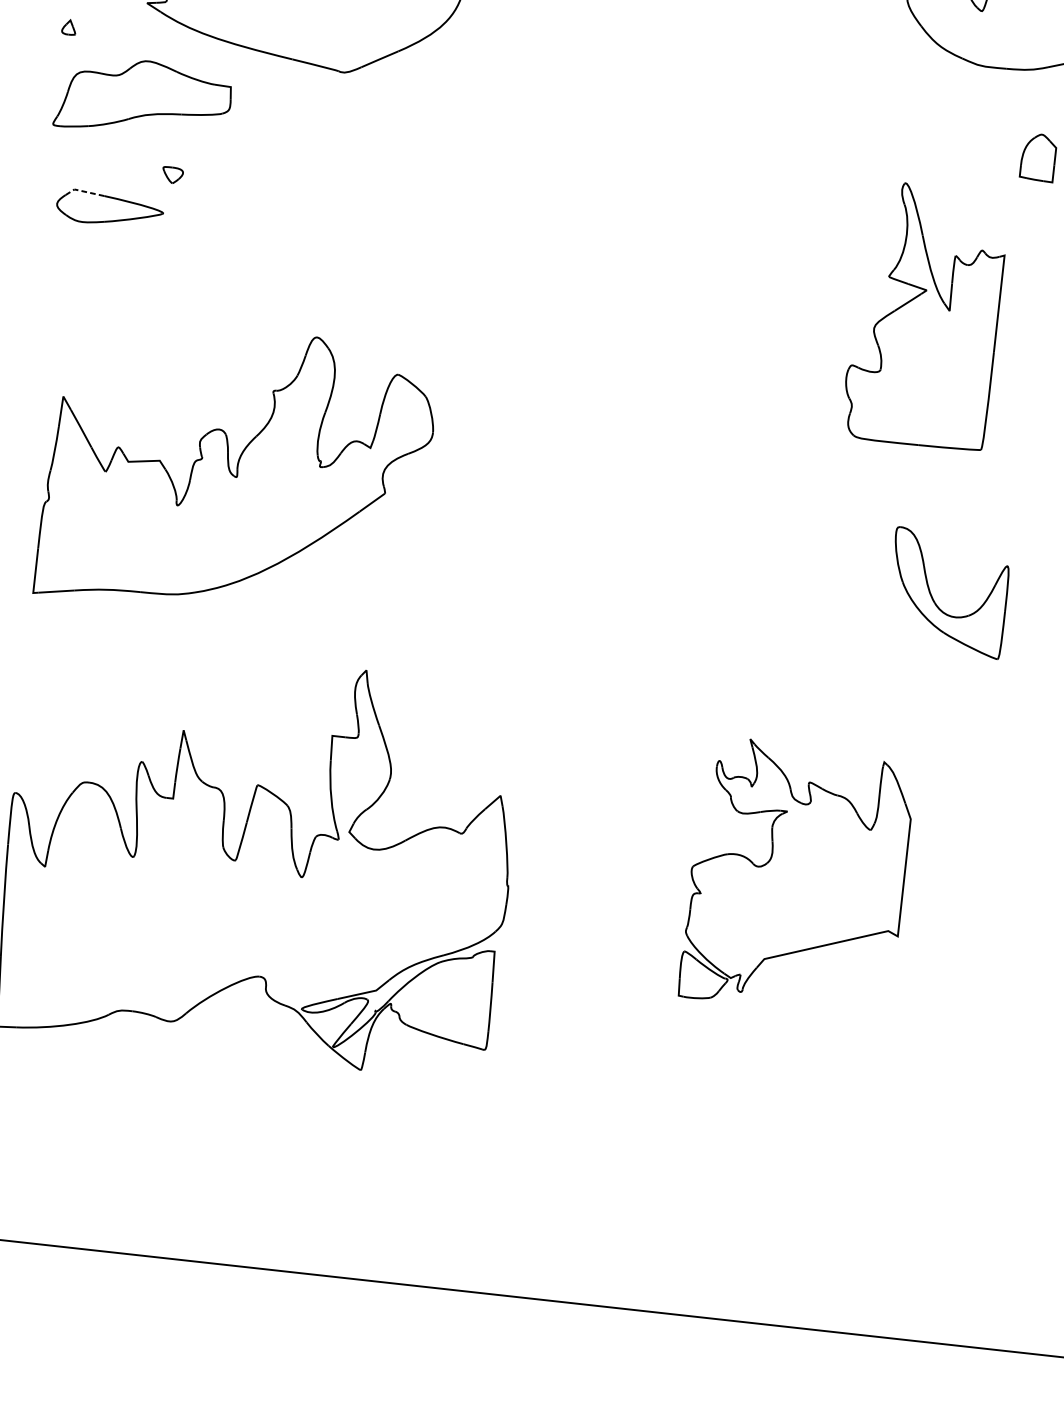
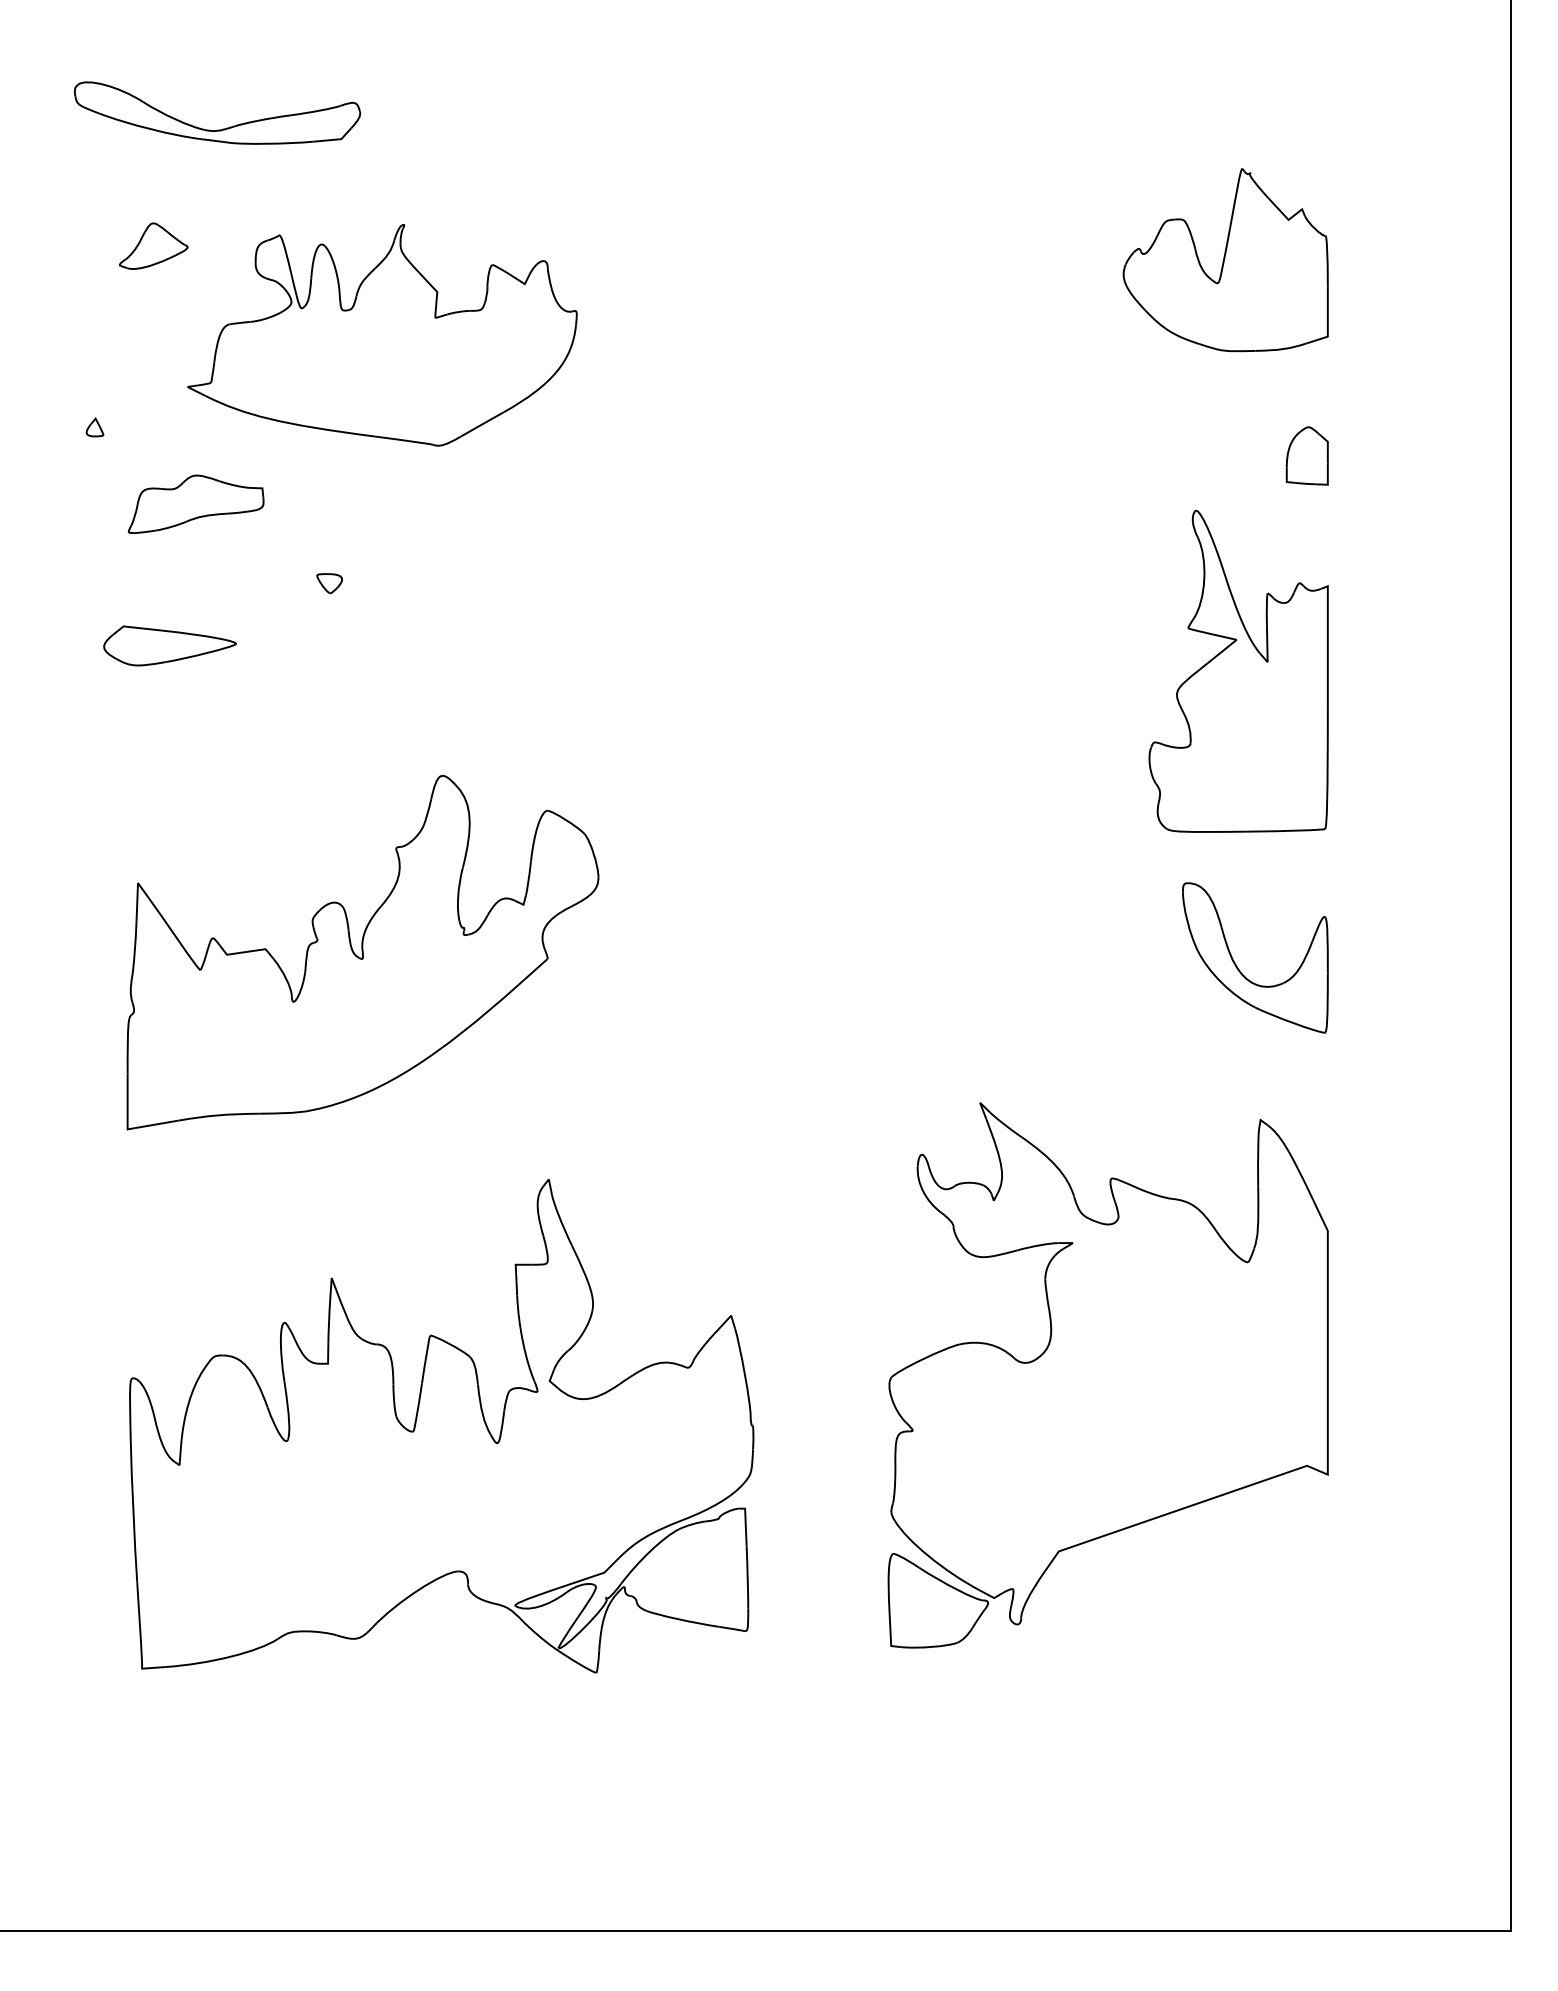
part: (143, 97) -> (195, 503), size x0.62
part: (172, 175) -> (329, 583), moved
line: (83, 191) -> (135, 627), dashed -> solid
part: (925, 315) -> (1238, 670), moved
part: (935, 601) -> (1240, 970), moved
part: (796, 877) -> (1107, 1375), size x1.67

